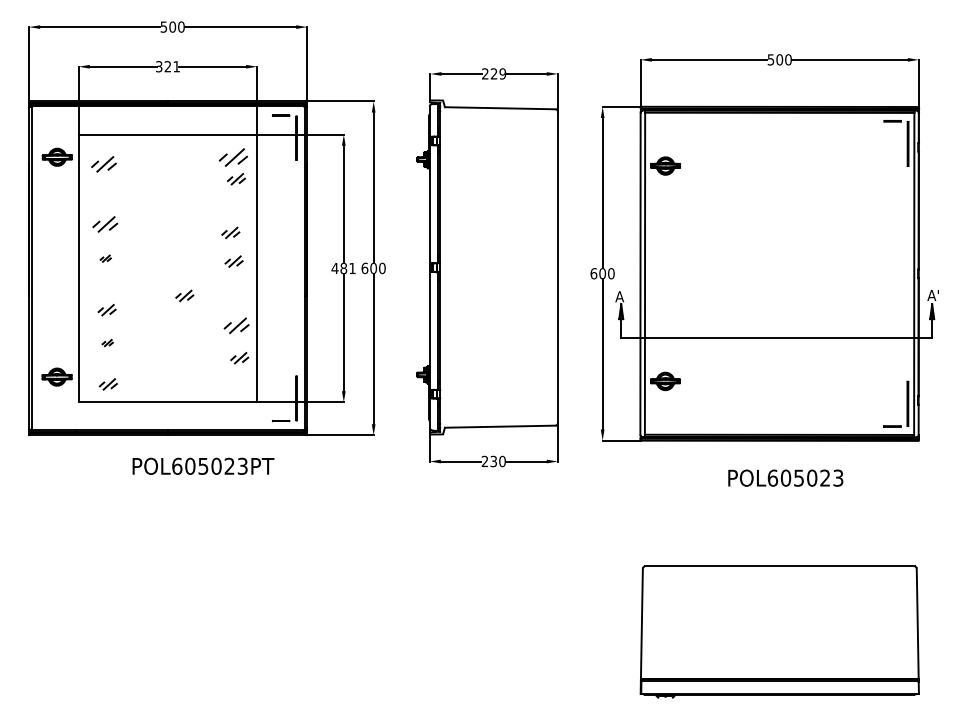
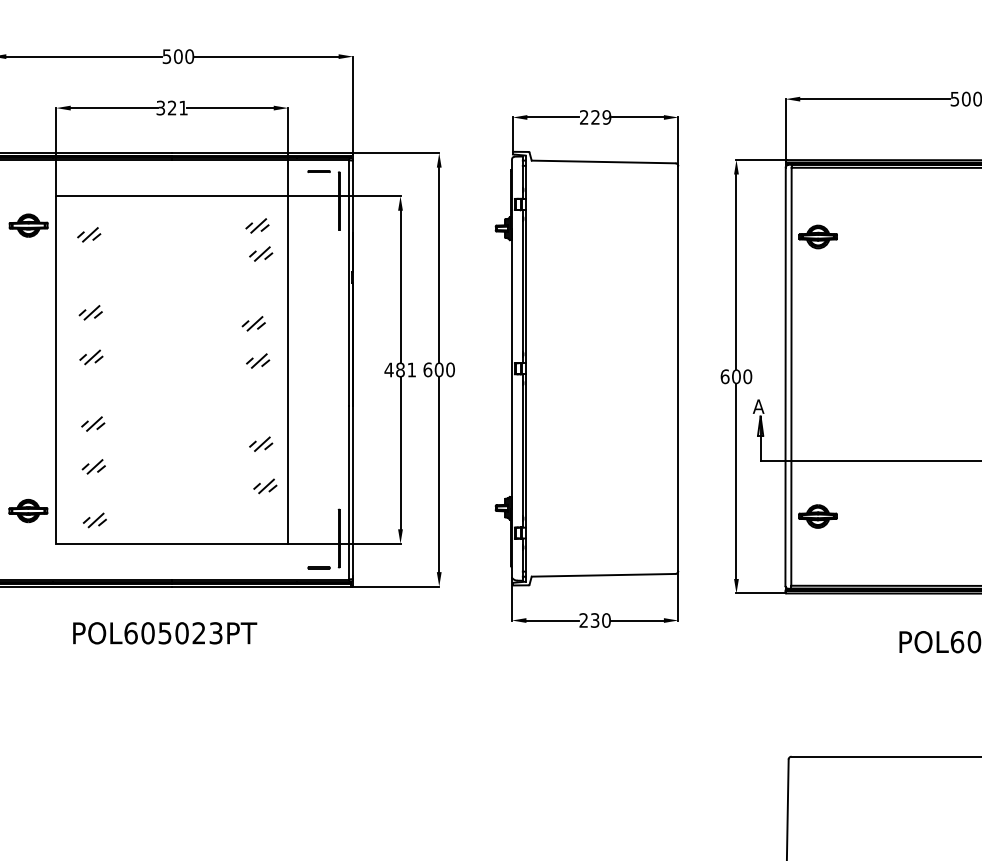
part: (233, 157) -> (257, 225), size x0.62
part: (103, 164) -> (88, 234), size x0.71
part: (104, 224) -> (89, 312), size x0.71
part: (105, 258) -> (91, 356), size x1.67
part: (184, 295) -> (193, 405), removed
part: (235, 325) -> (259, 443), size x0.71
part: (107, 342) -> (93, 466), size x1.67
text: (203, 465) -> (165, 632), moved

